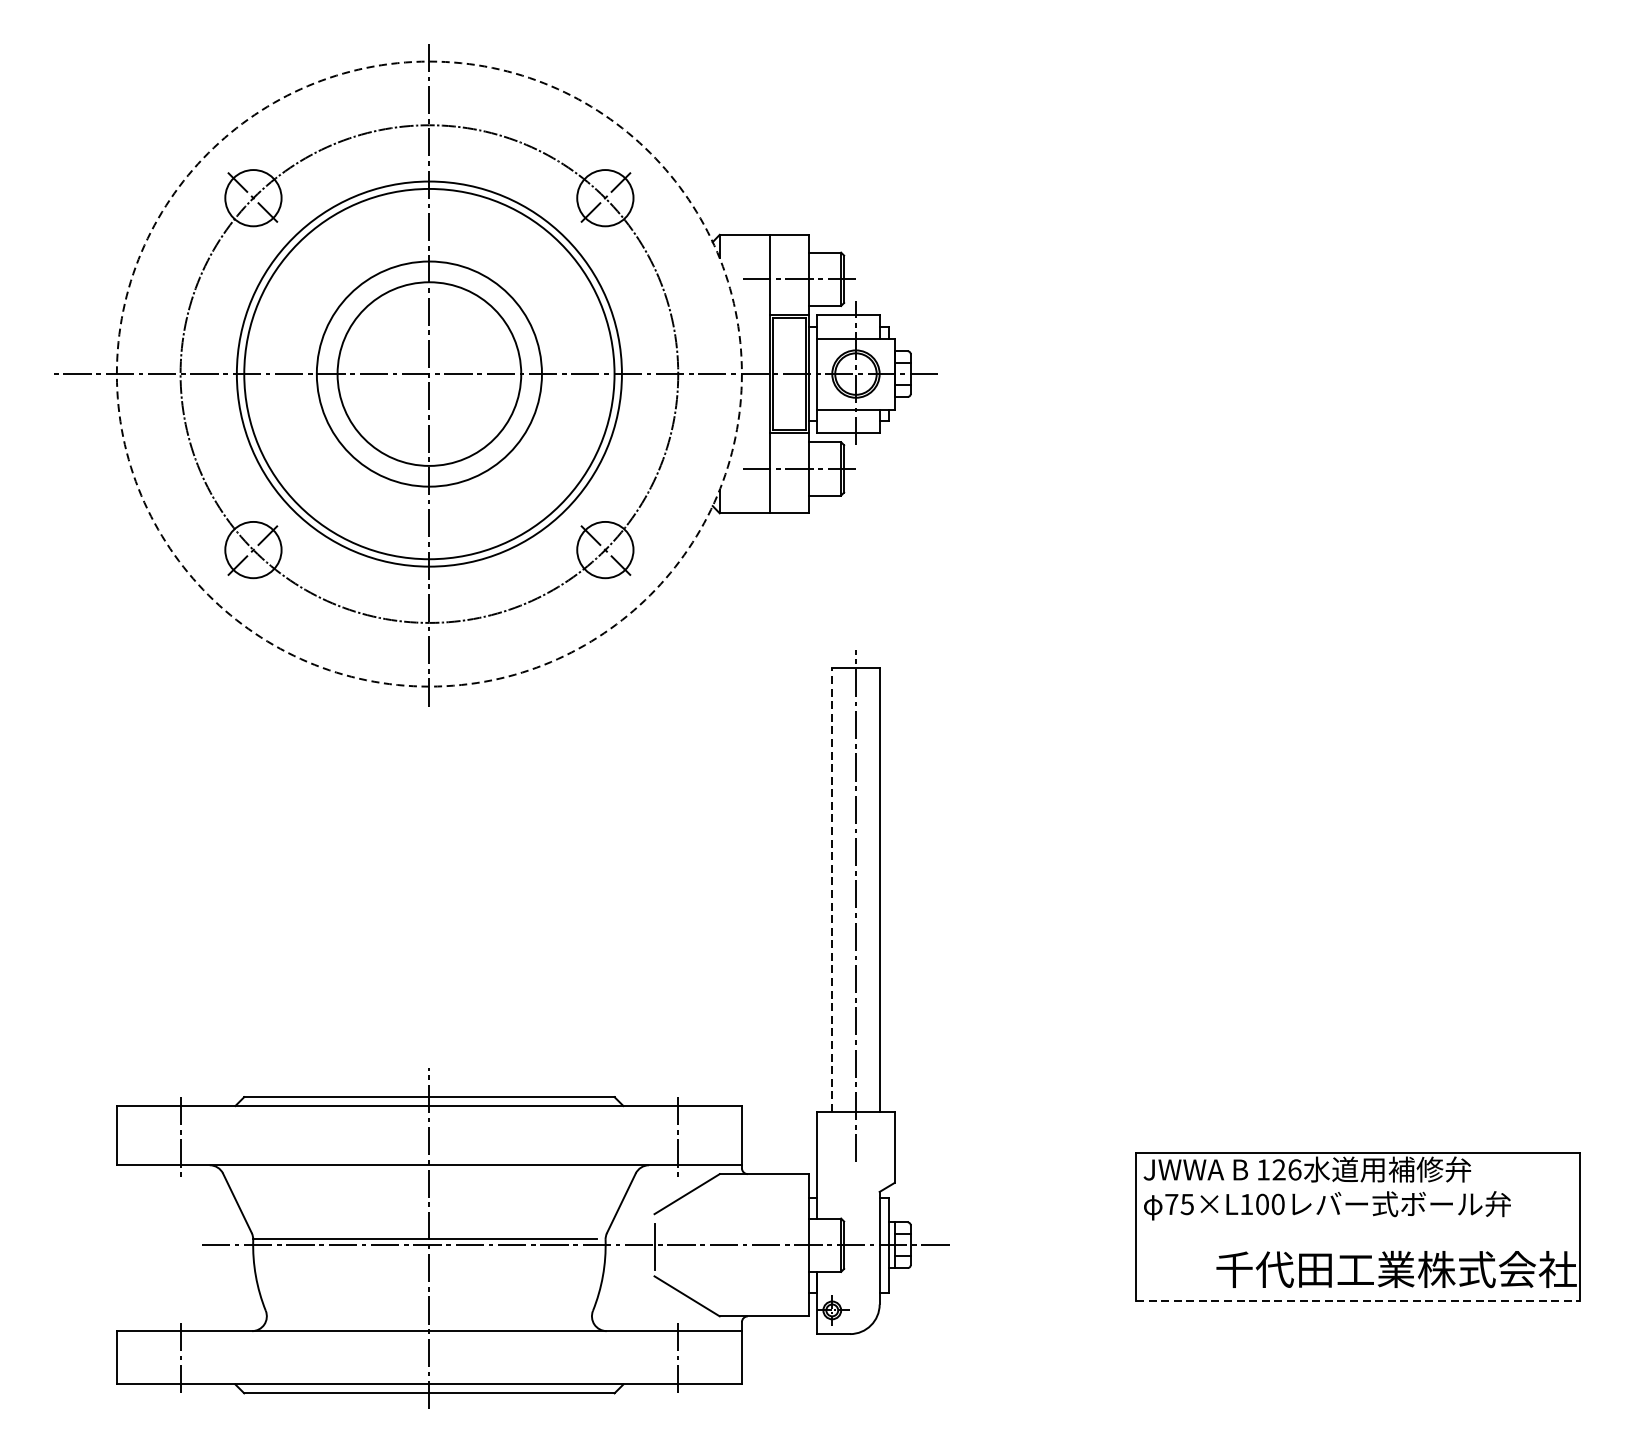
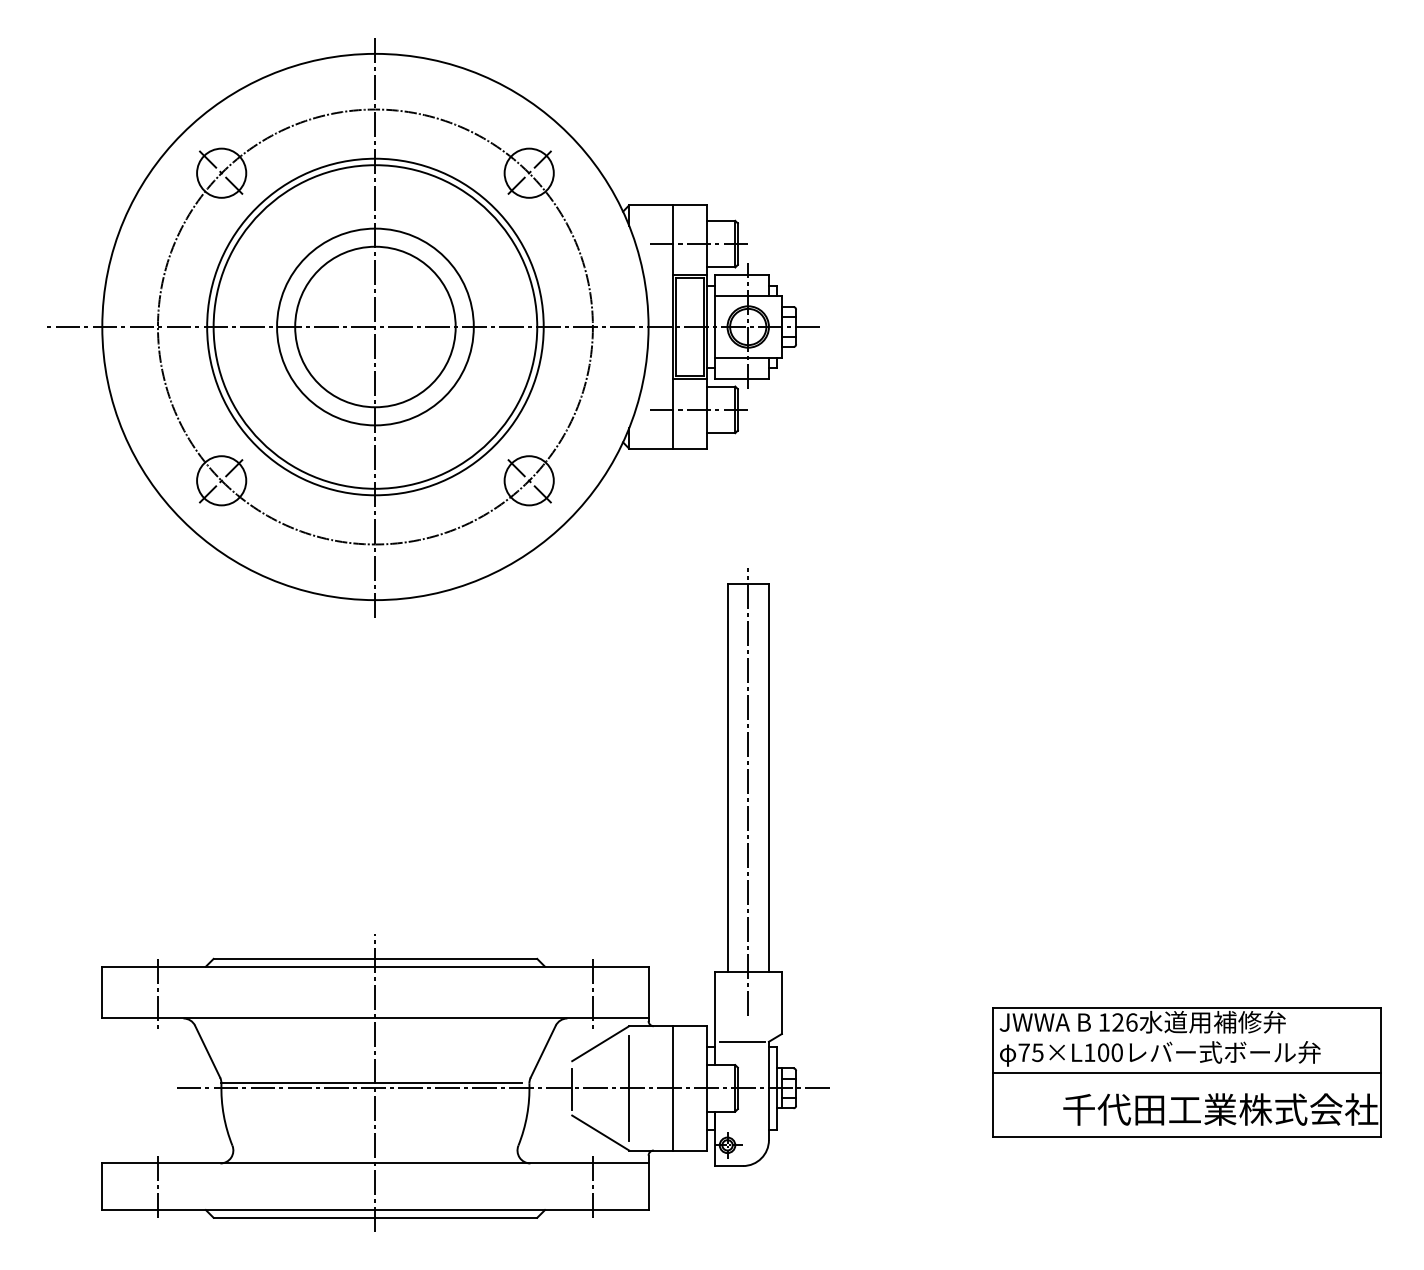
circle: (429, 373) -> (375, 326), dashed -> solid
line: (832, 889) -> (727, 777), dashed -> solid
line: (848, 1191) -> (741, 1041), added
line: (1357, 1227) -> (1186, 1072), added
line: (720, 1245) -> (629, 1088), added
line: (770, 1245) -> (673, 1088), added
line: (1358, 1301) -> (1187, 1137), dashed -> solid

